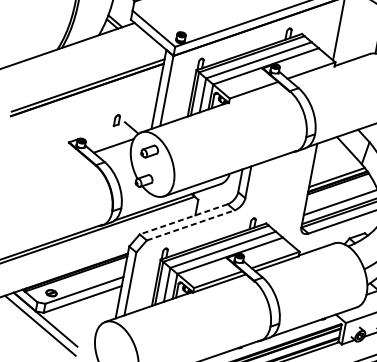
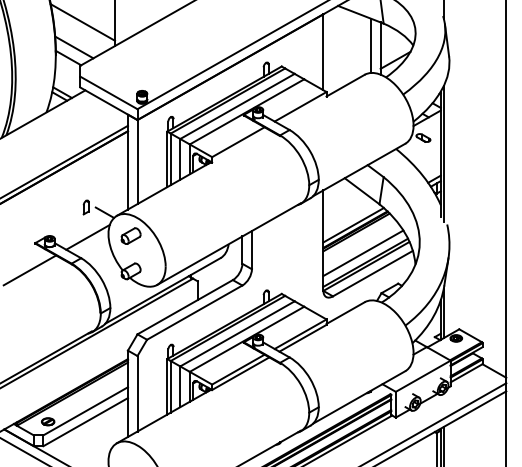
line: (59, 164) -> (29, 270), added
line: (183, 219) -> (185, 307), dashed -> solid
line: (190, 225) -> (194, 312), dashed -> solid

